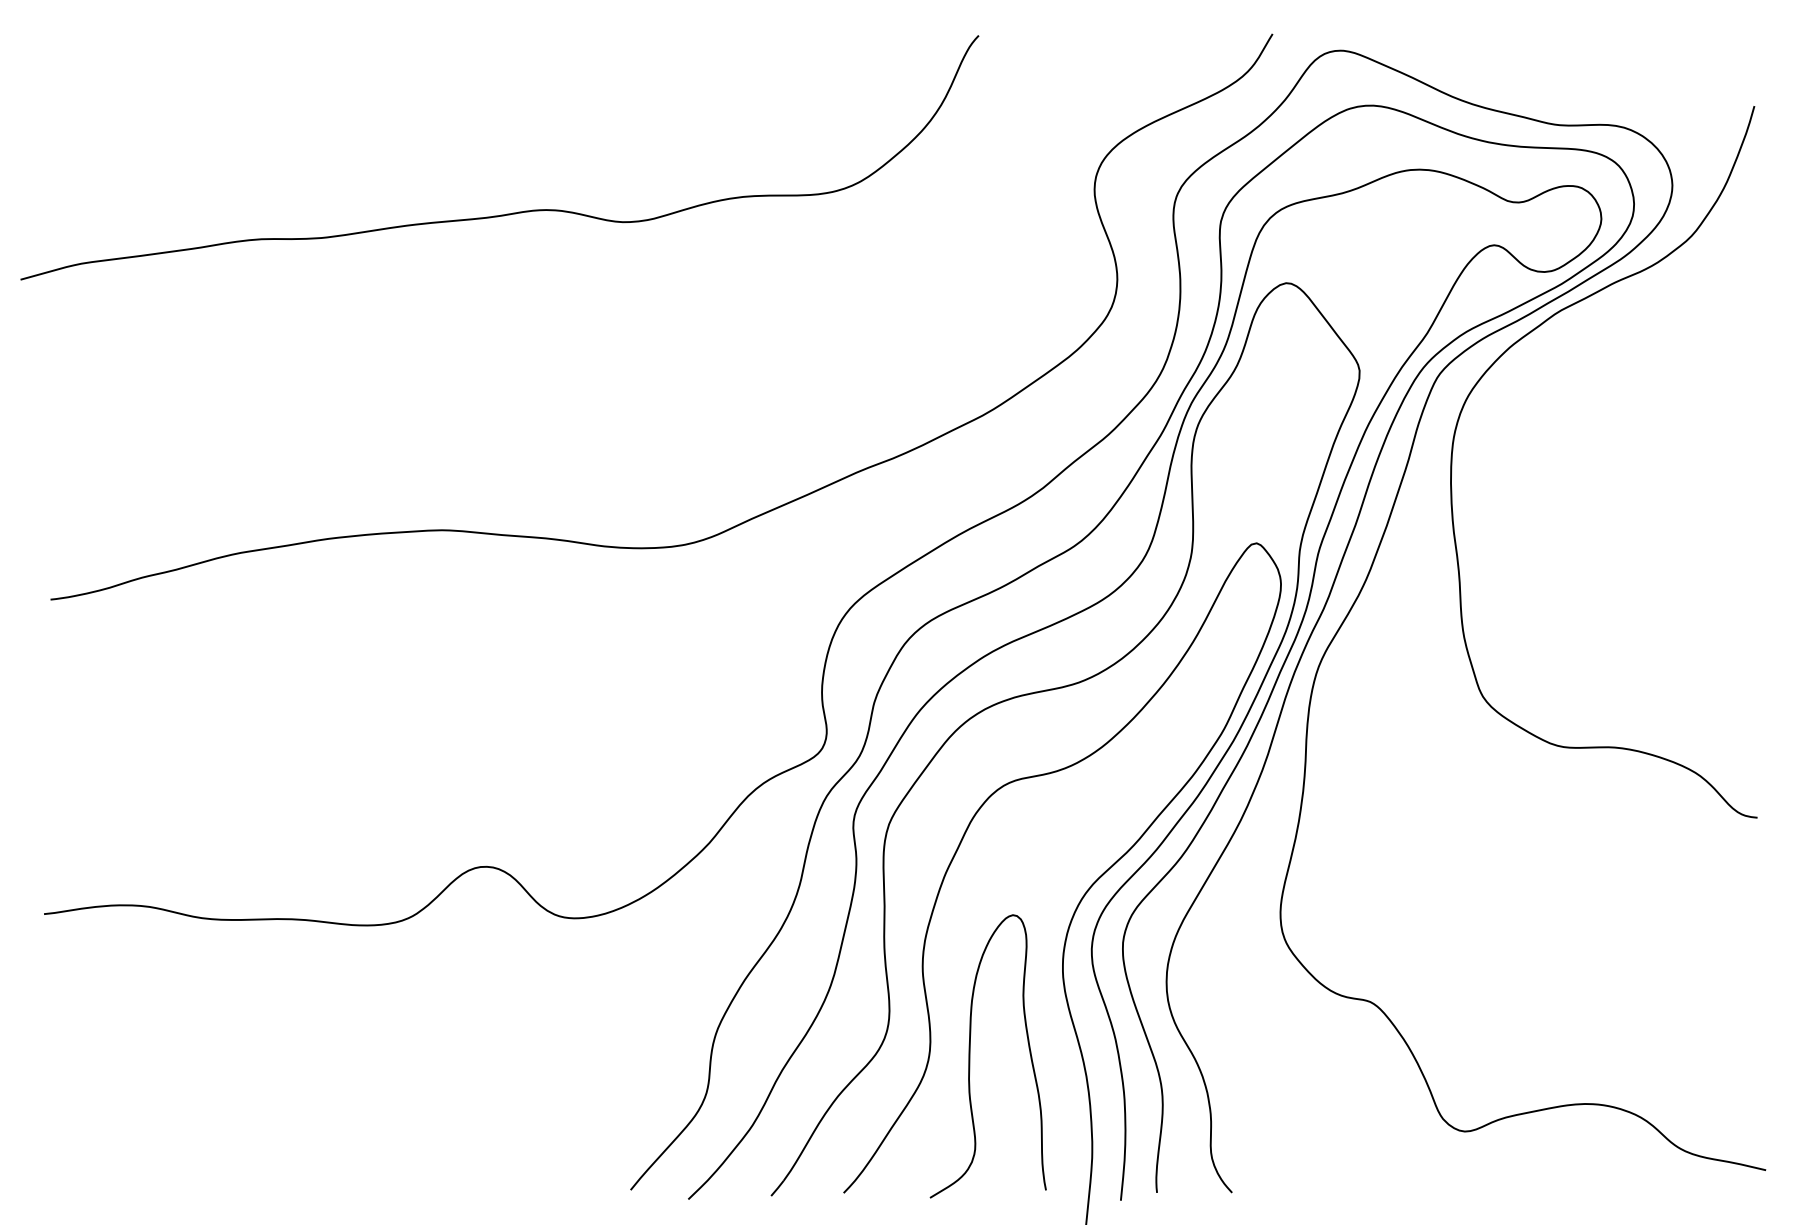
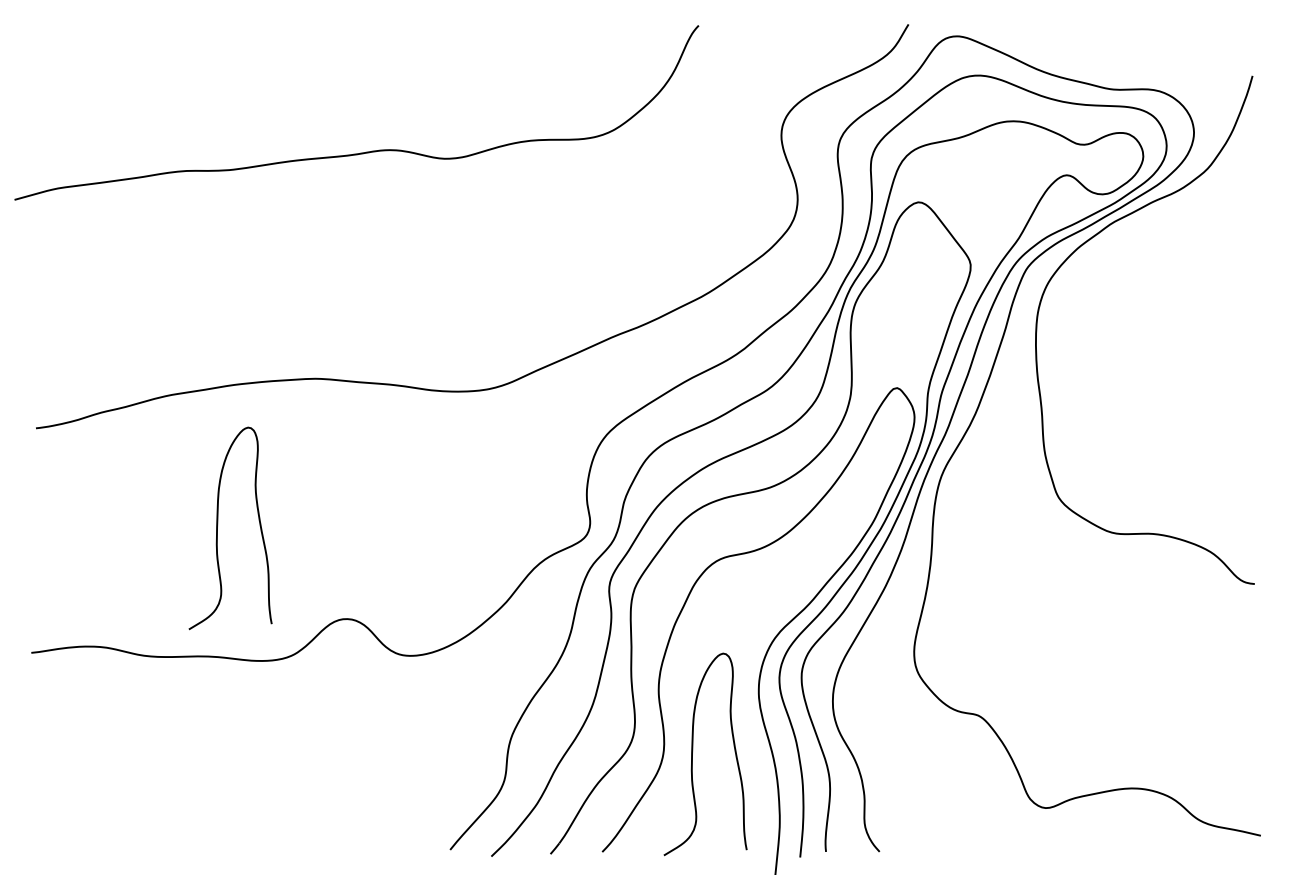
curve: (306, 735) -> (218, 525), added

